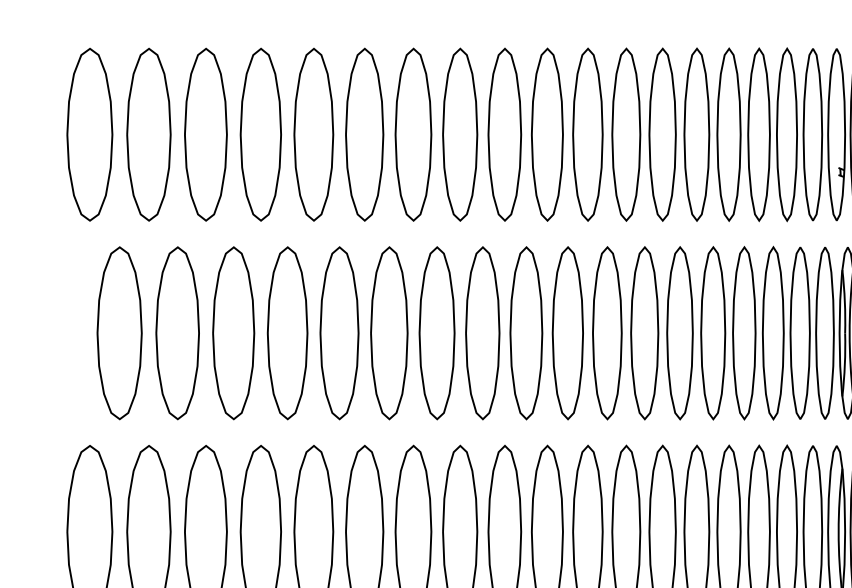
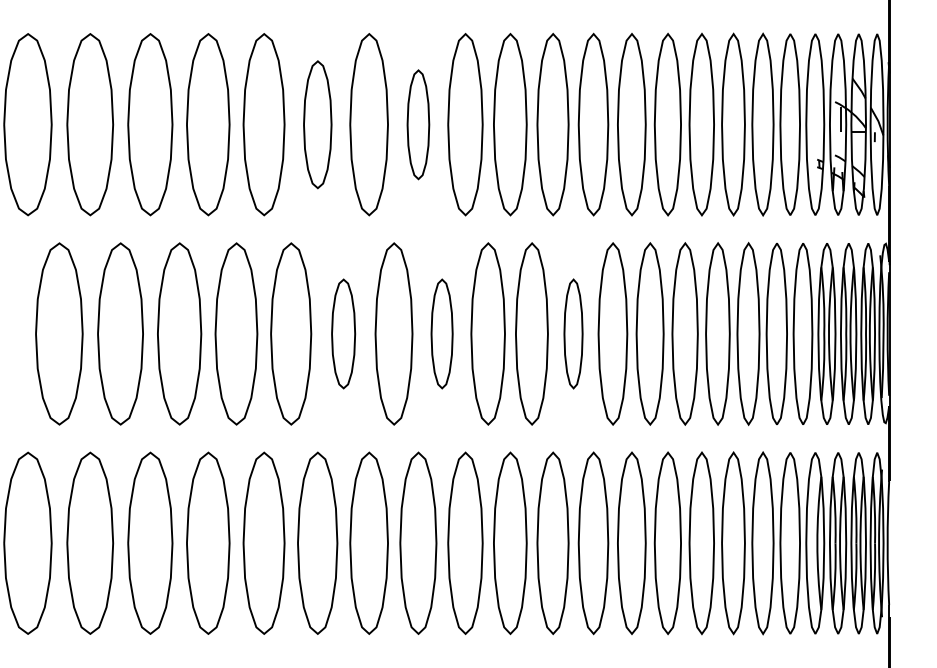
part: (364, 134) -> (317, 124), size x0.7
part: (460, 134) -> (418, 124), size x0.6
part: (389, 332) -> (343, 333), size x0.6
part: (482, 332) -> (441, 333), size x0.6
part: (607, 332) -> (573, 333), size x0.6

